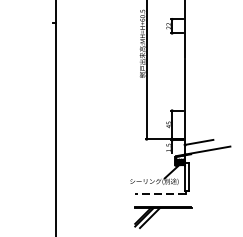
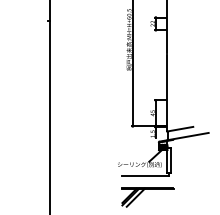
line: (159, 194) -> (144, 176), dashed -> solid

